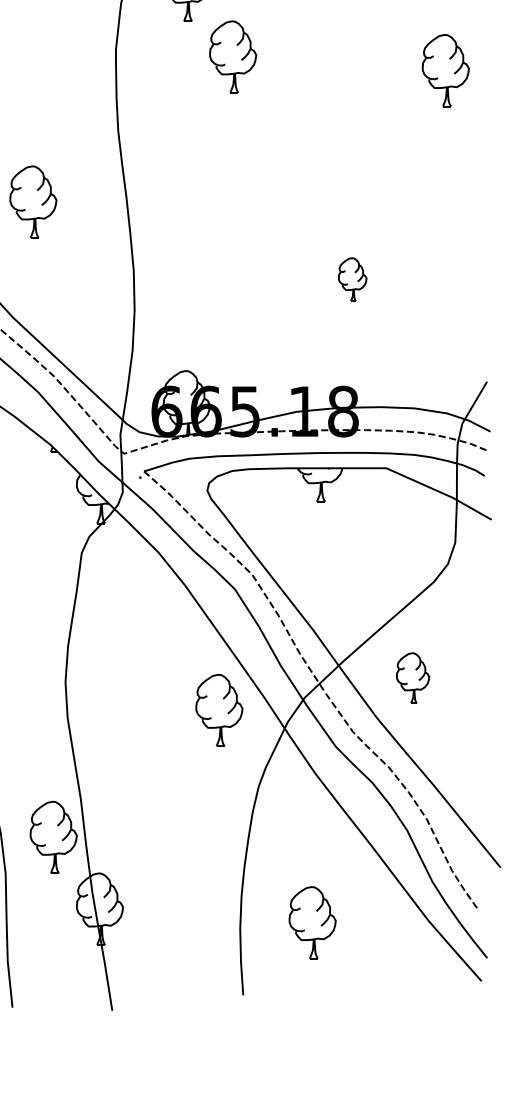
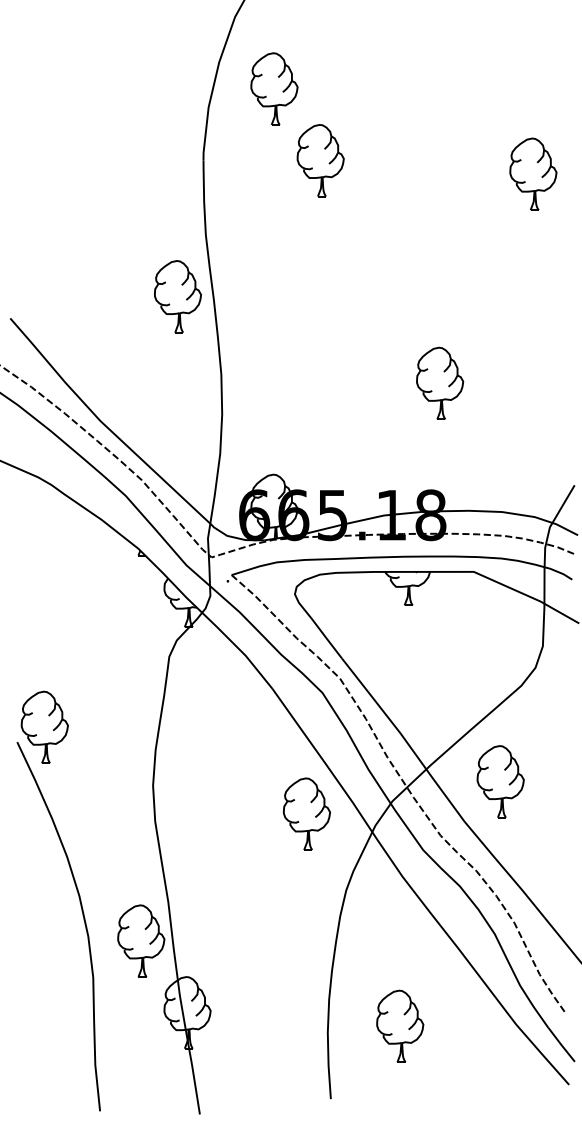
part: (32, 201) -> (177, 296), moved
part: (352, 278) -> (440, 382), size x1.67
part: (412, 677) -> (500, 781), size x1.43

